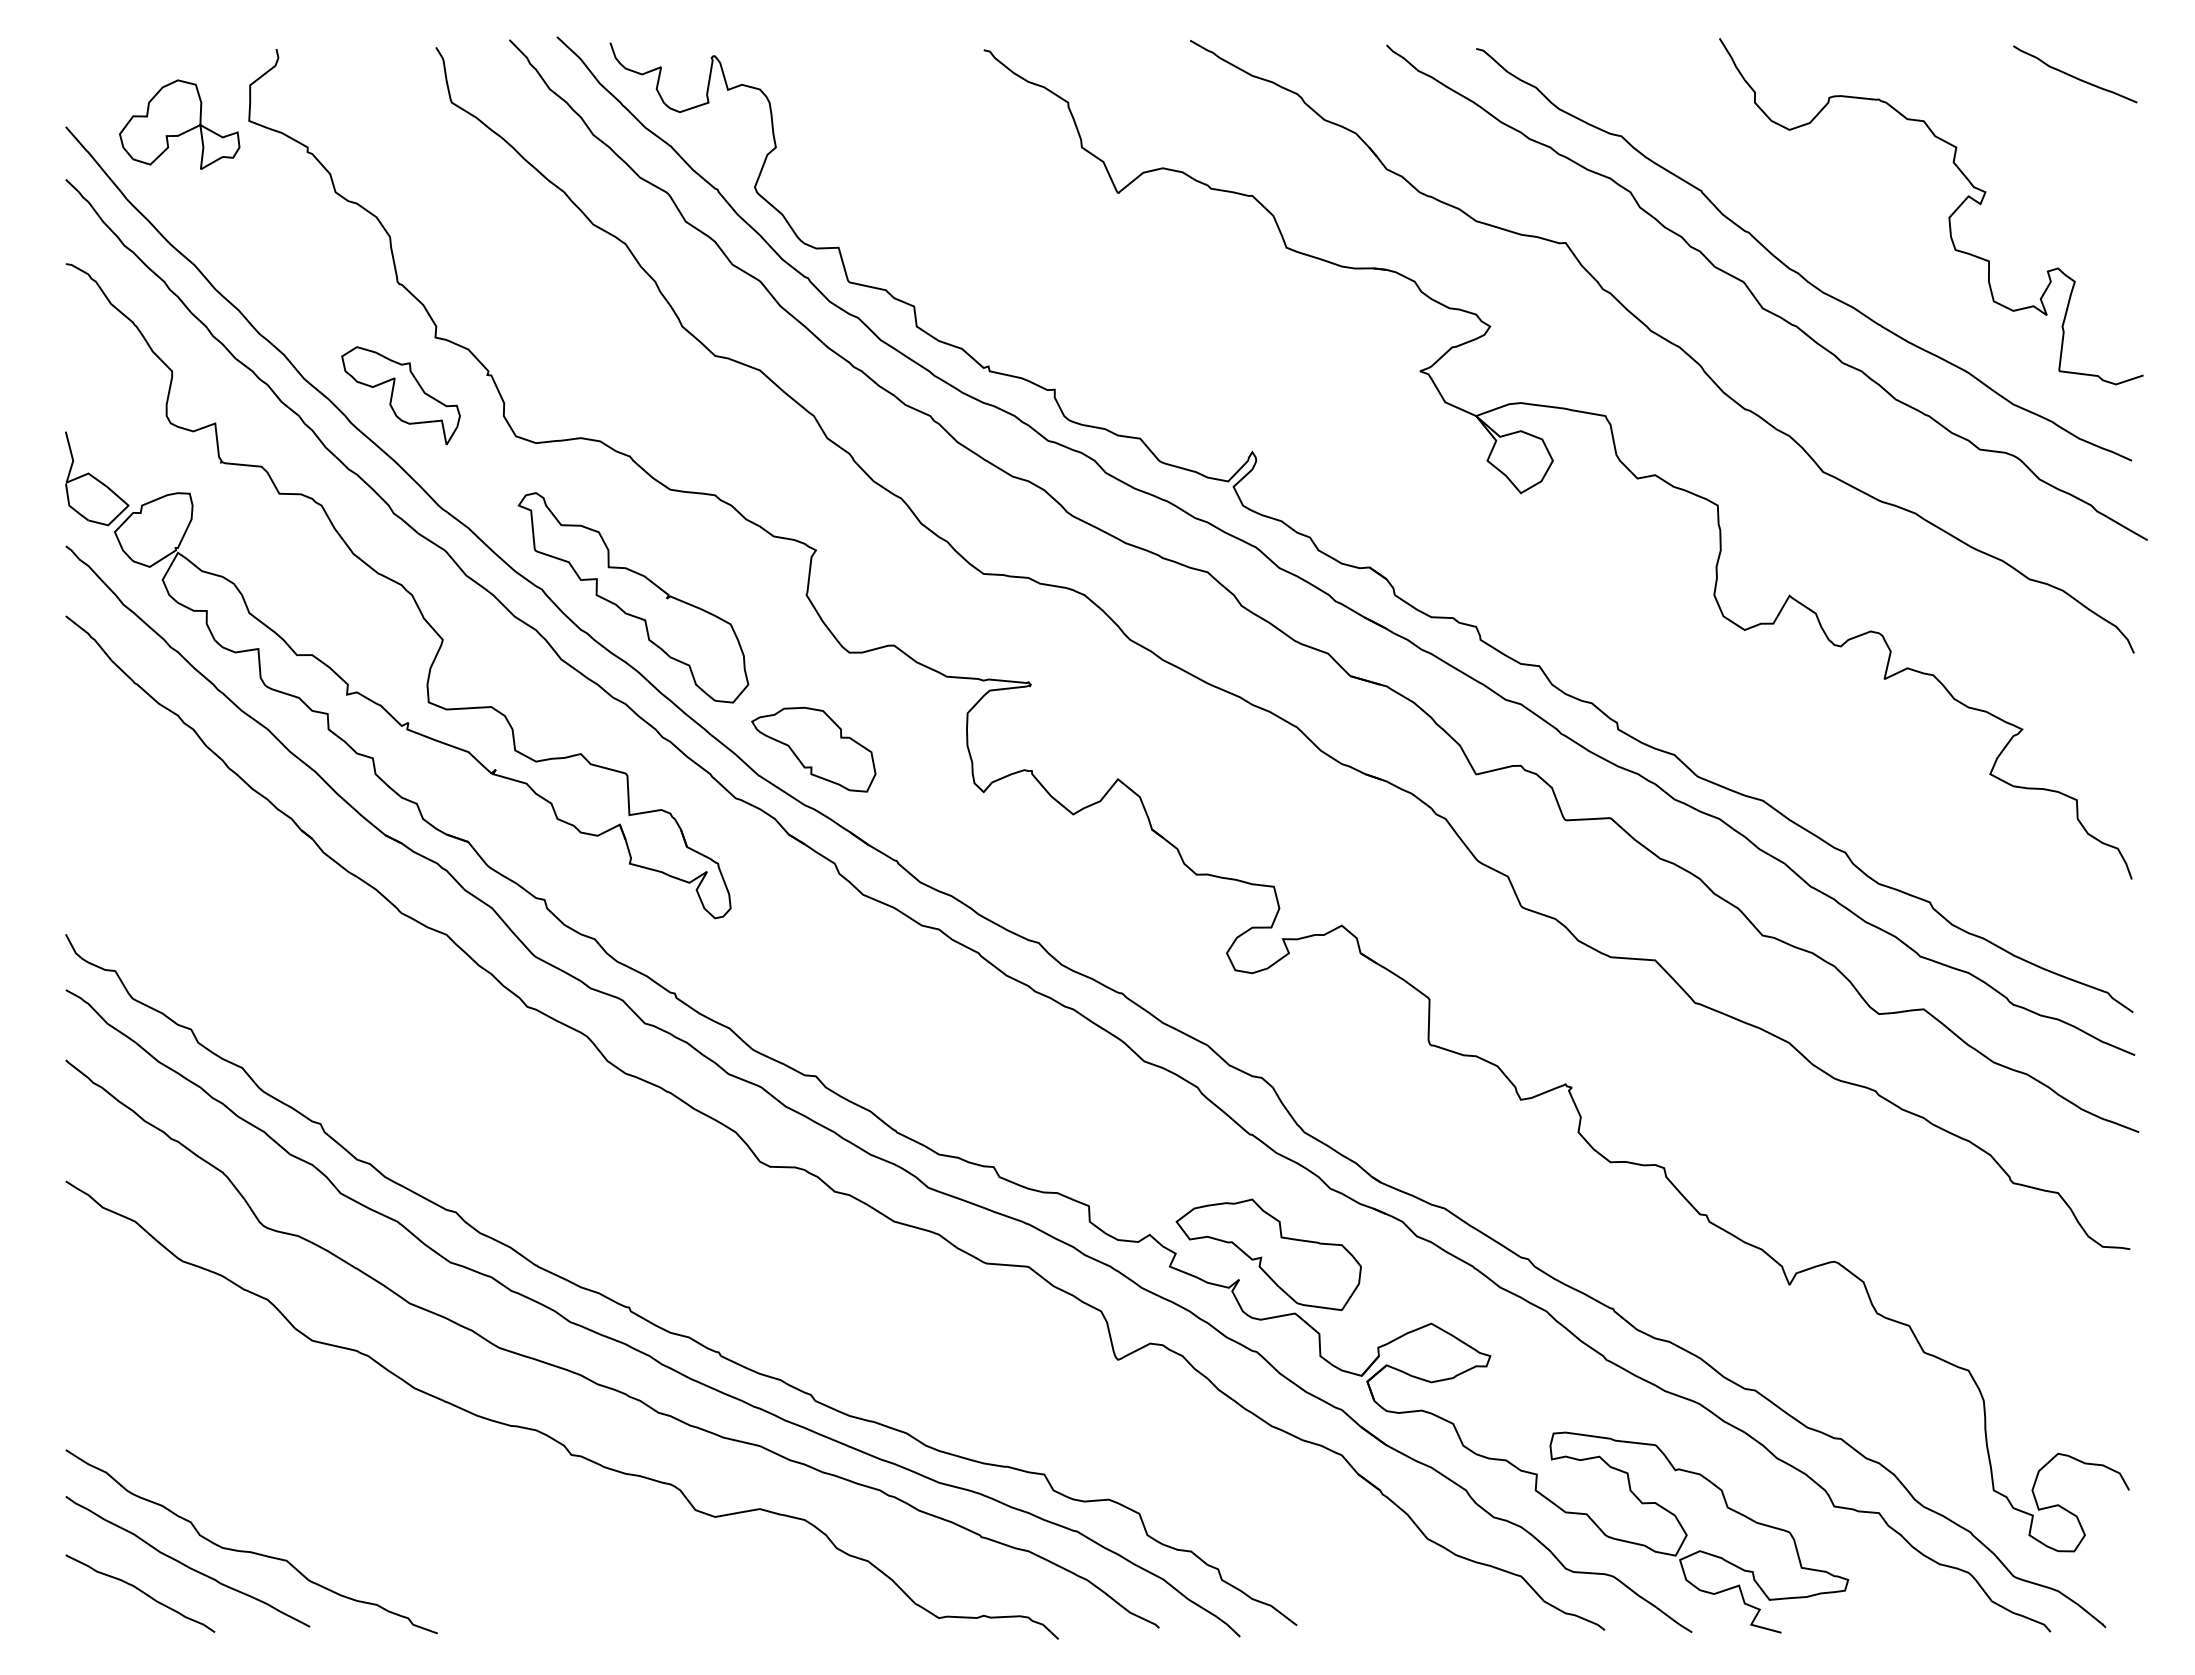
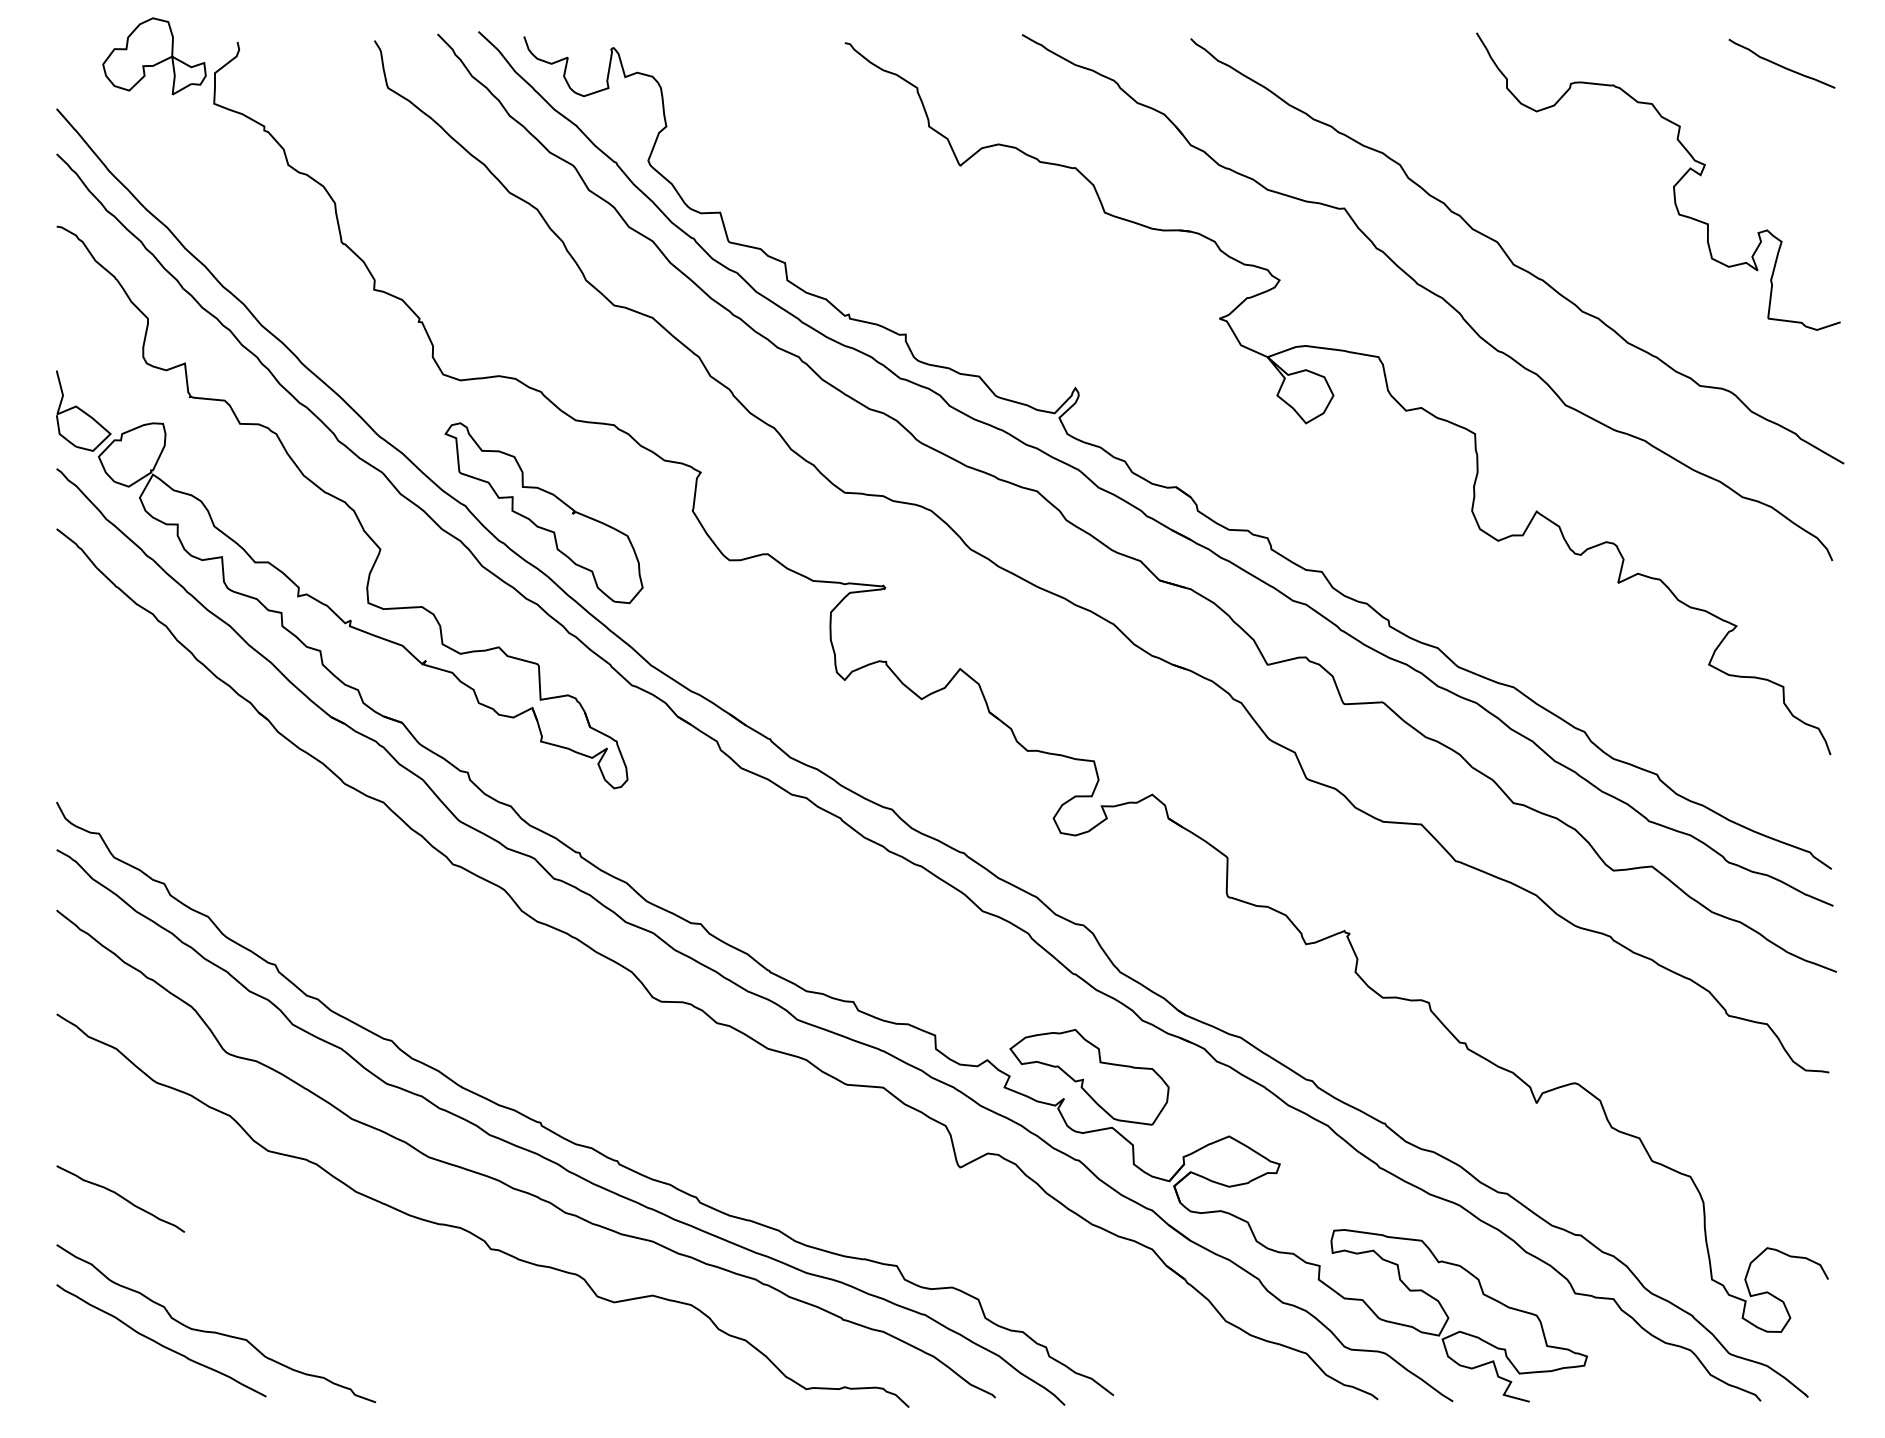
part: (179, 124) -> (154, 56), moved
curve: (1795, 270) -> (1541, 232), removed
part: (400, 395) -> (344, 339), removed
part: (813, 749) -> (698, 643), removed
curve: (141, 1592) -> (121, 1198), moved

